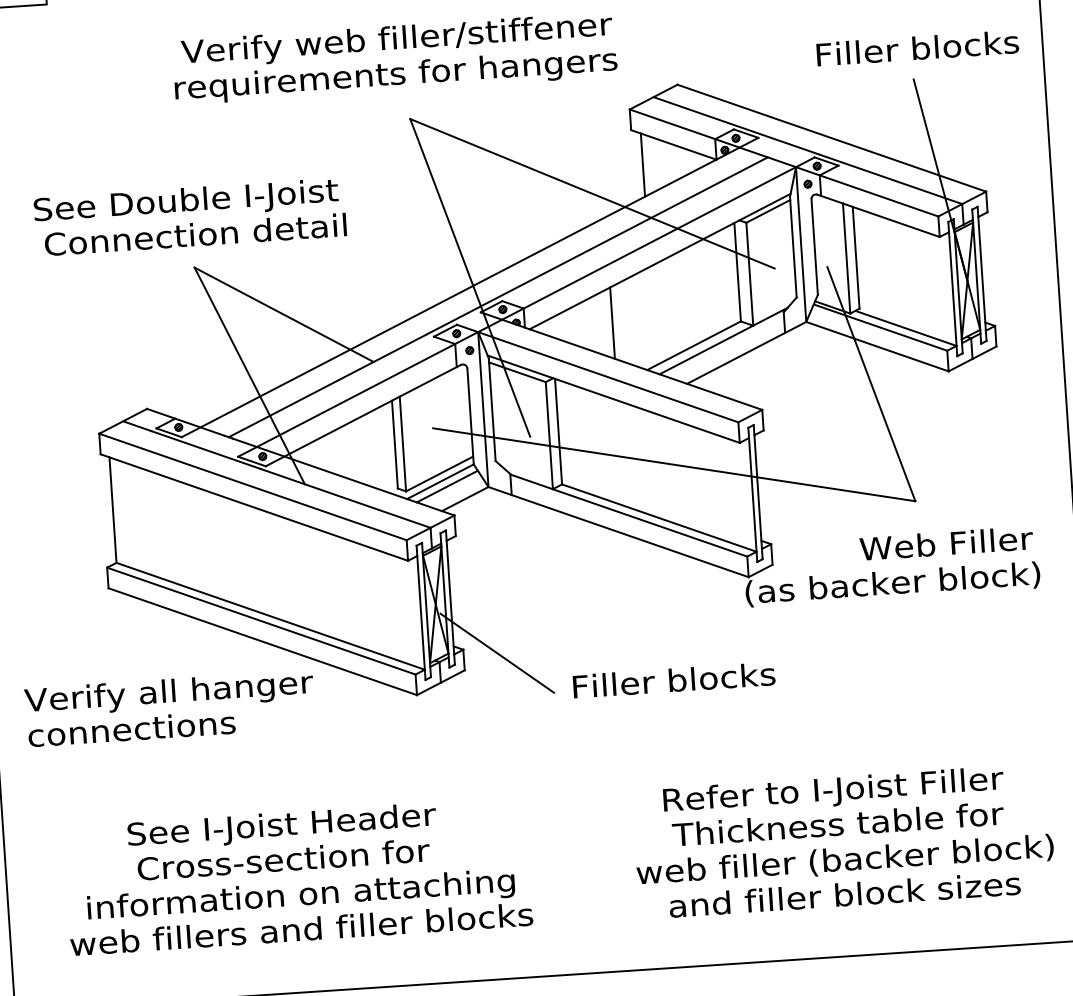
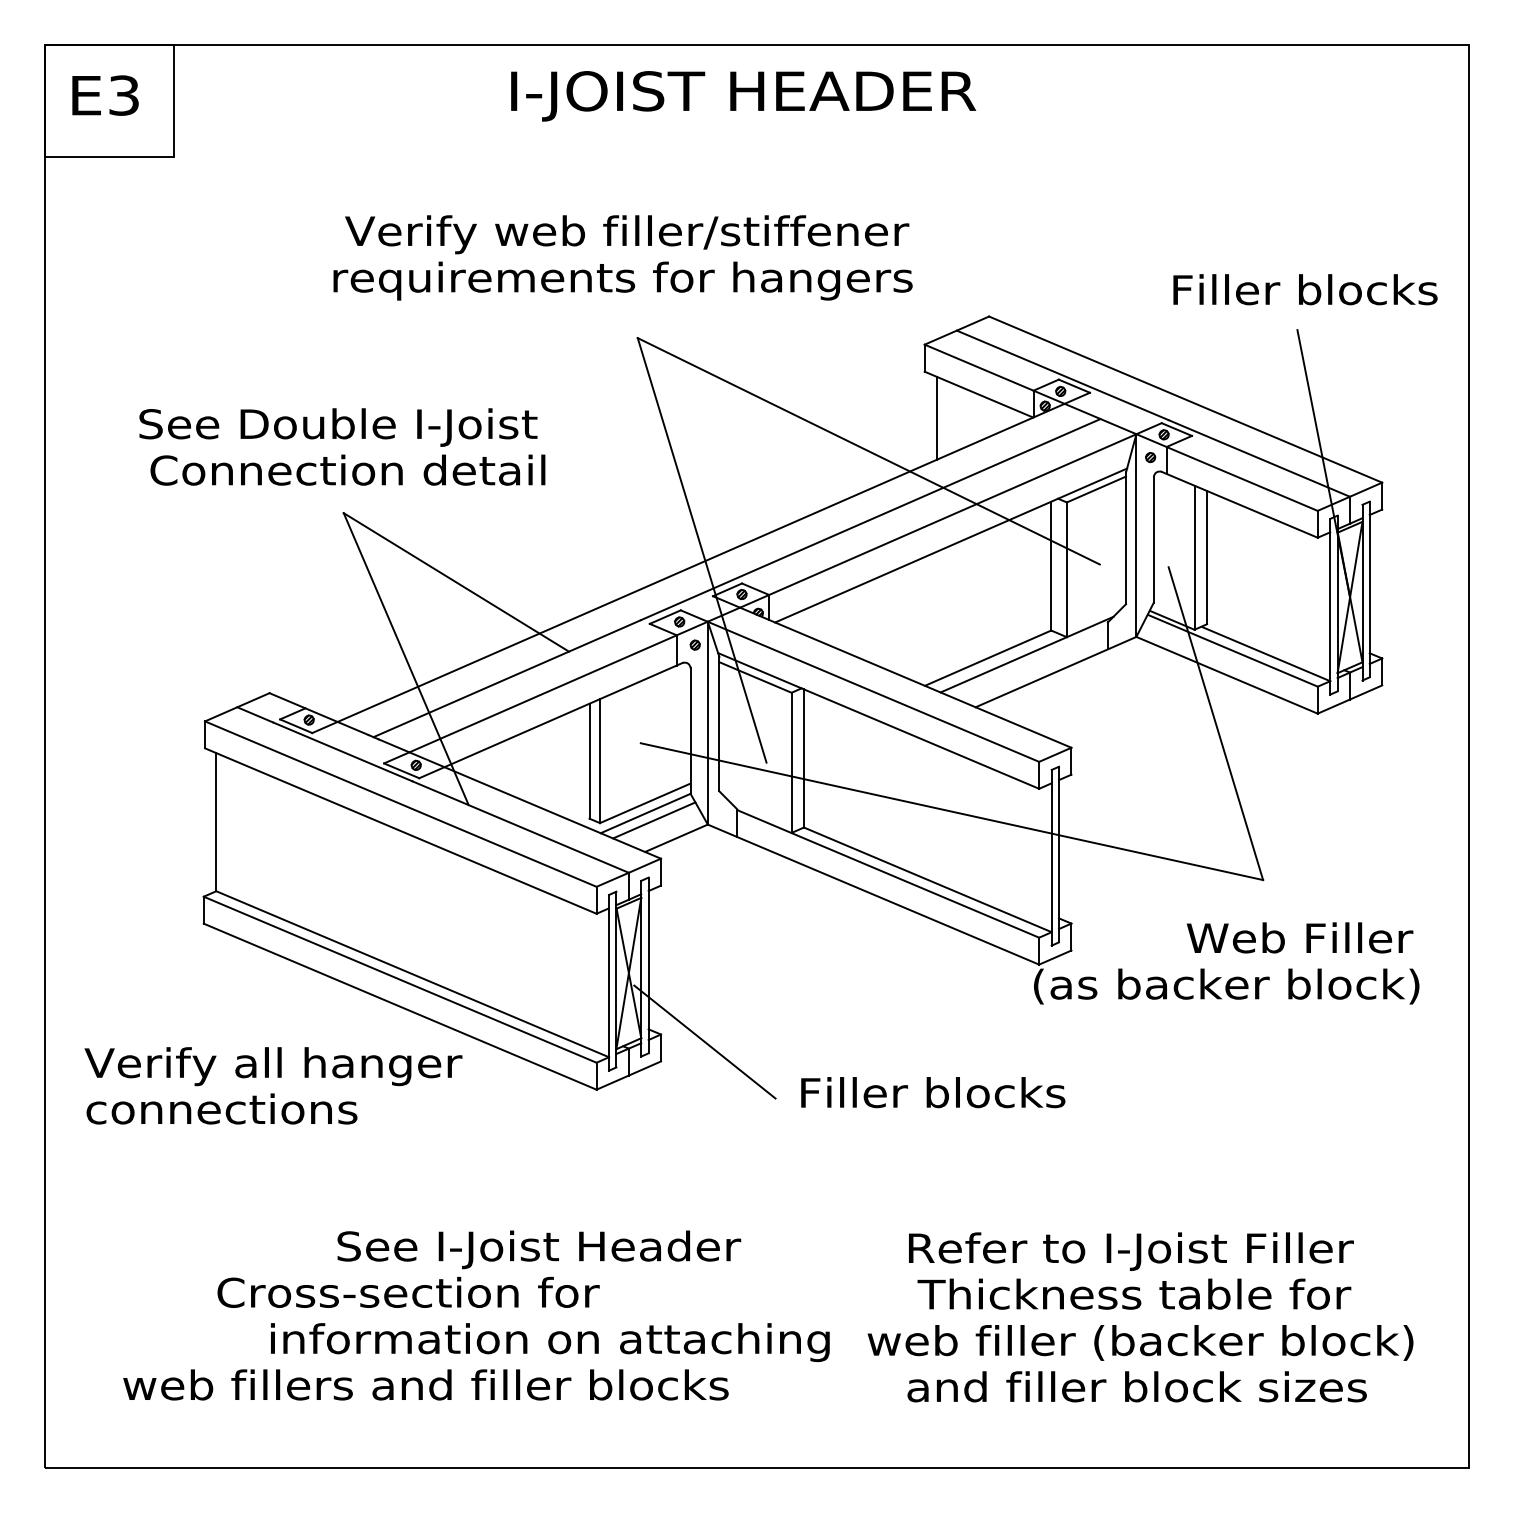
line: (612, 323) -> (883, 621), removed
text: (282, 826) -> (539, 1249), moved
text: (301, 896) -> (550, 1342), moved

